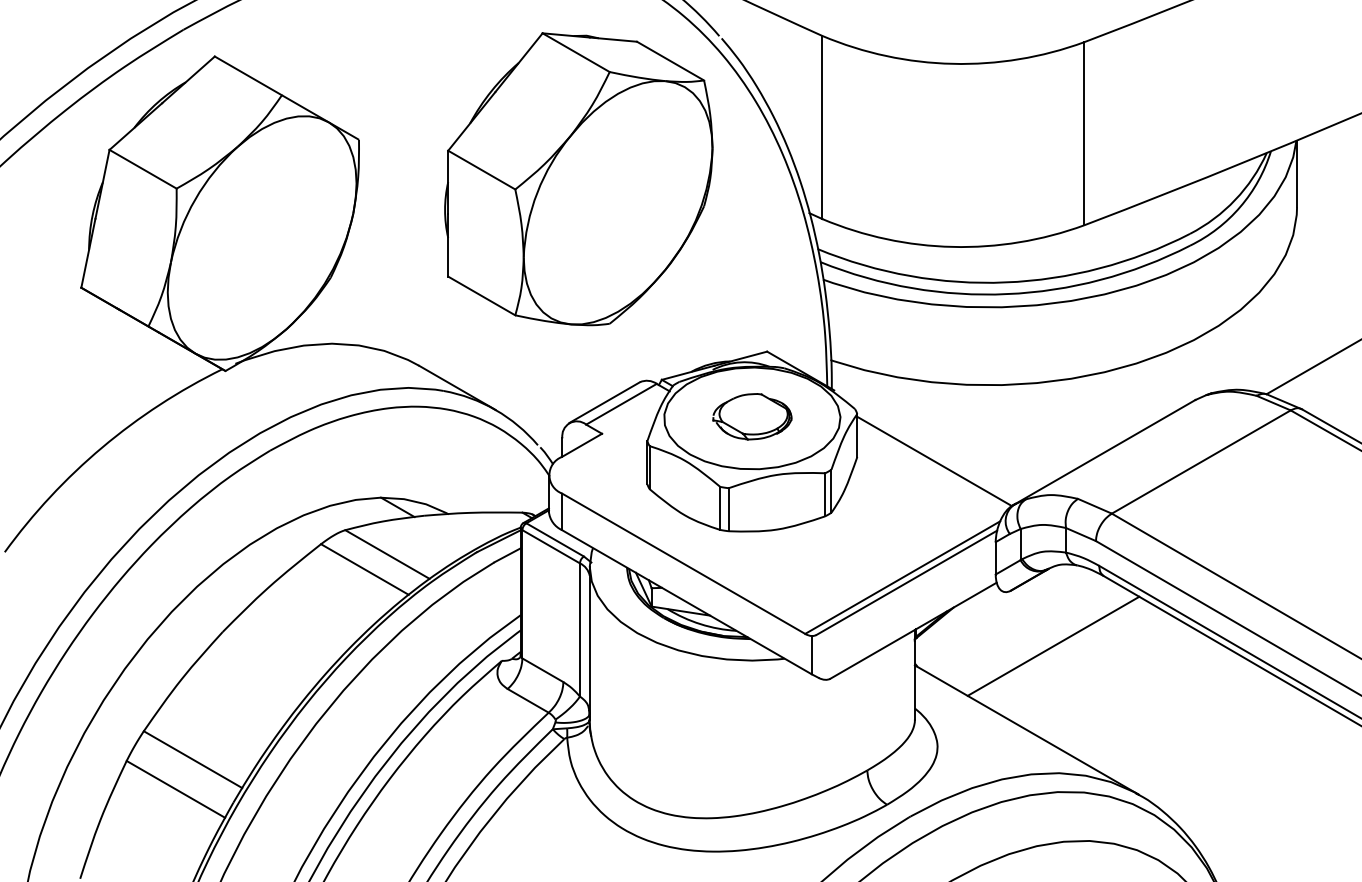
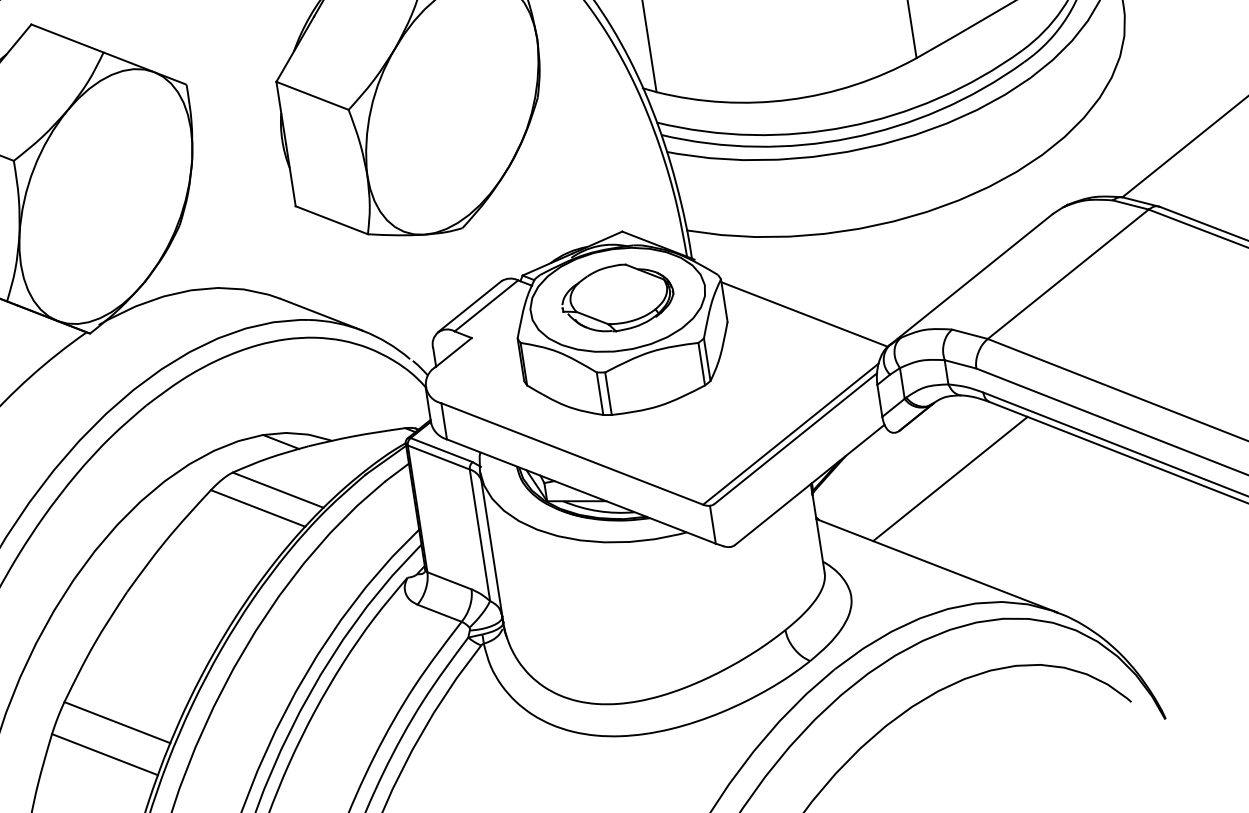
part: (752, 416) -> (617, 297), size x1.43

